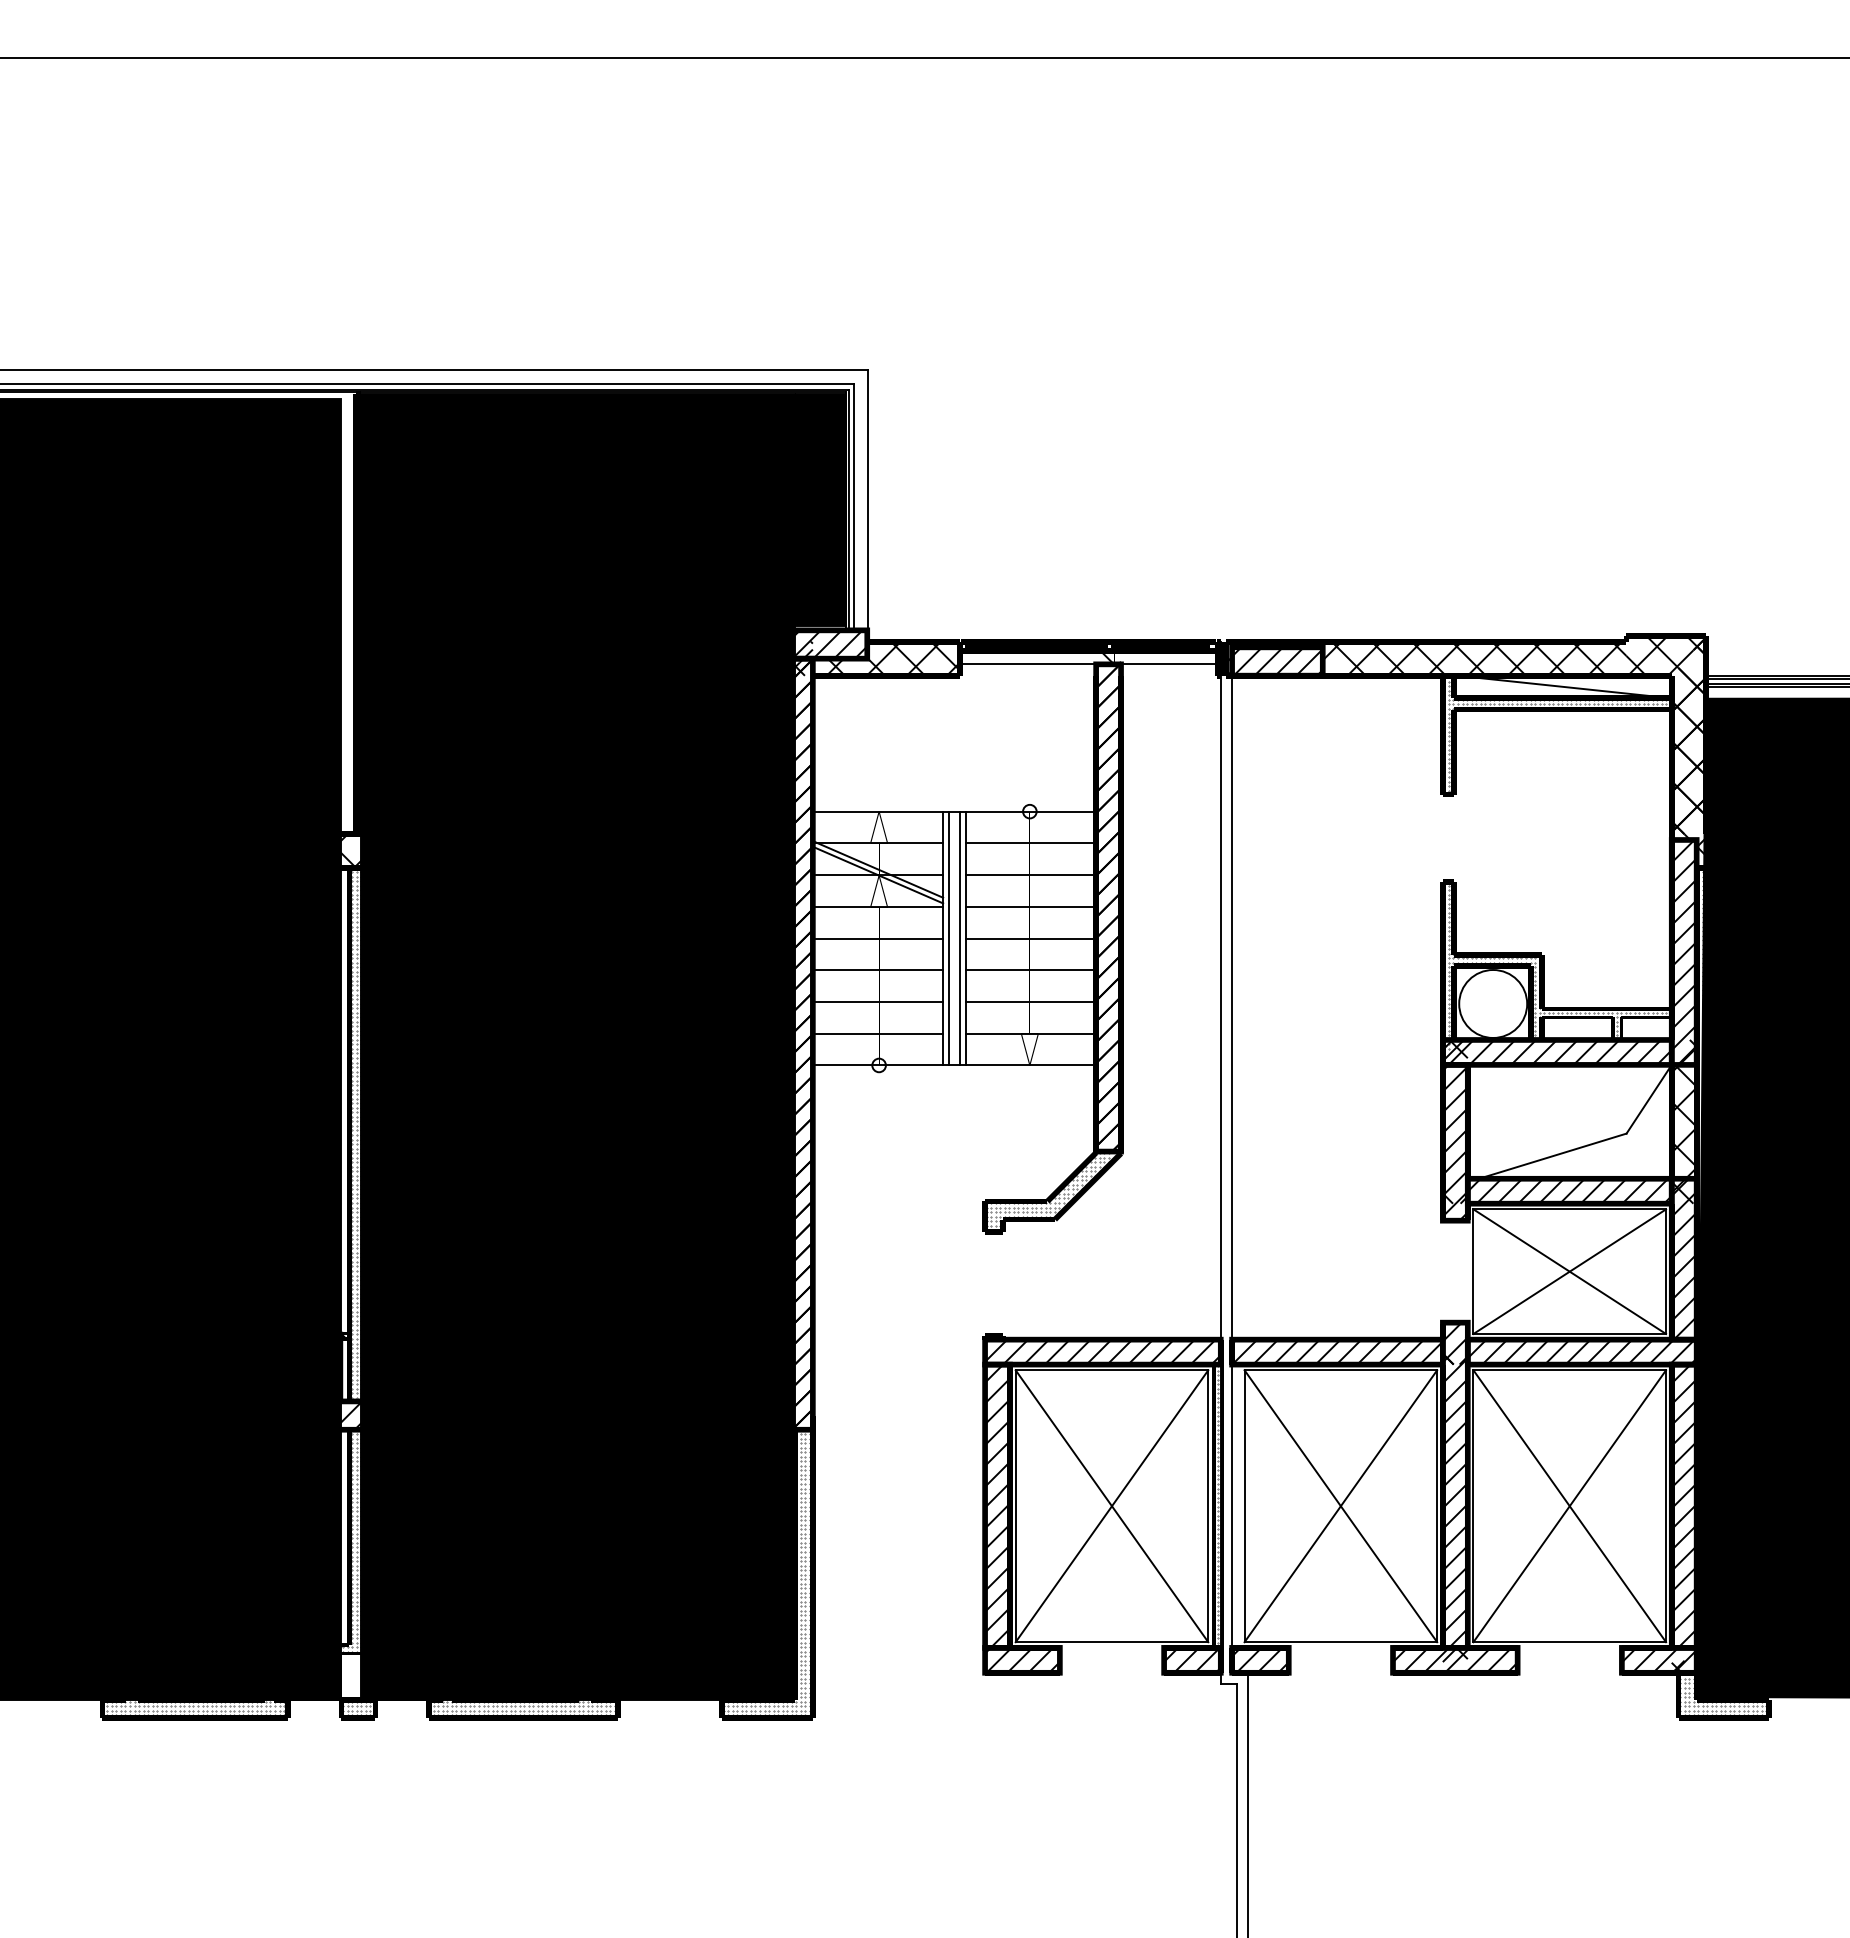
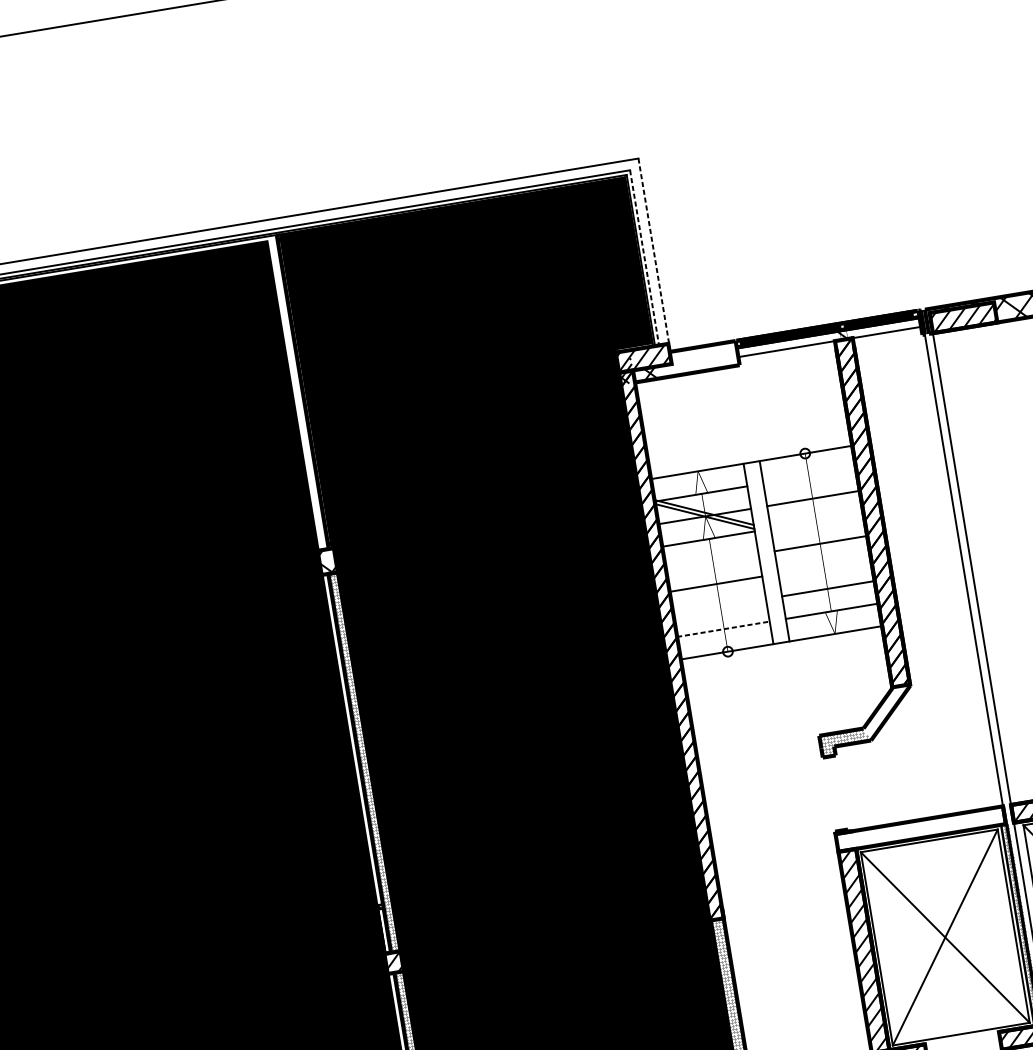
line: (868, 505) -> (654, 255), solid -> dashed
line: (854, 507) -> (644, 258), solid -> dashed
hatch: (913, 658) -> (704, 358), removed
line: (1030, 843) -> (809, 476), removed
line: (1030, 906) -> (816, 520), removed
line: (877, 938) -> (711, 561), removed
line: (948, 938) -> (762, 553), removed
line: (960, 938) -> (770, 551), removed
line: (1030, 970) -> (824, 566), removed
line: (877, 1002) -> (719, 607), removed
line: (878, 1033) -> (723, 629), solid -> dashed
hatch: (1081, 1184) -> (885, 712), removed
hatch: (1102, 1351) -> (920, 828), removed

